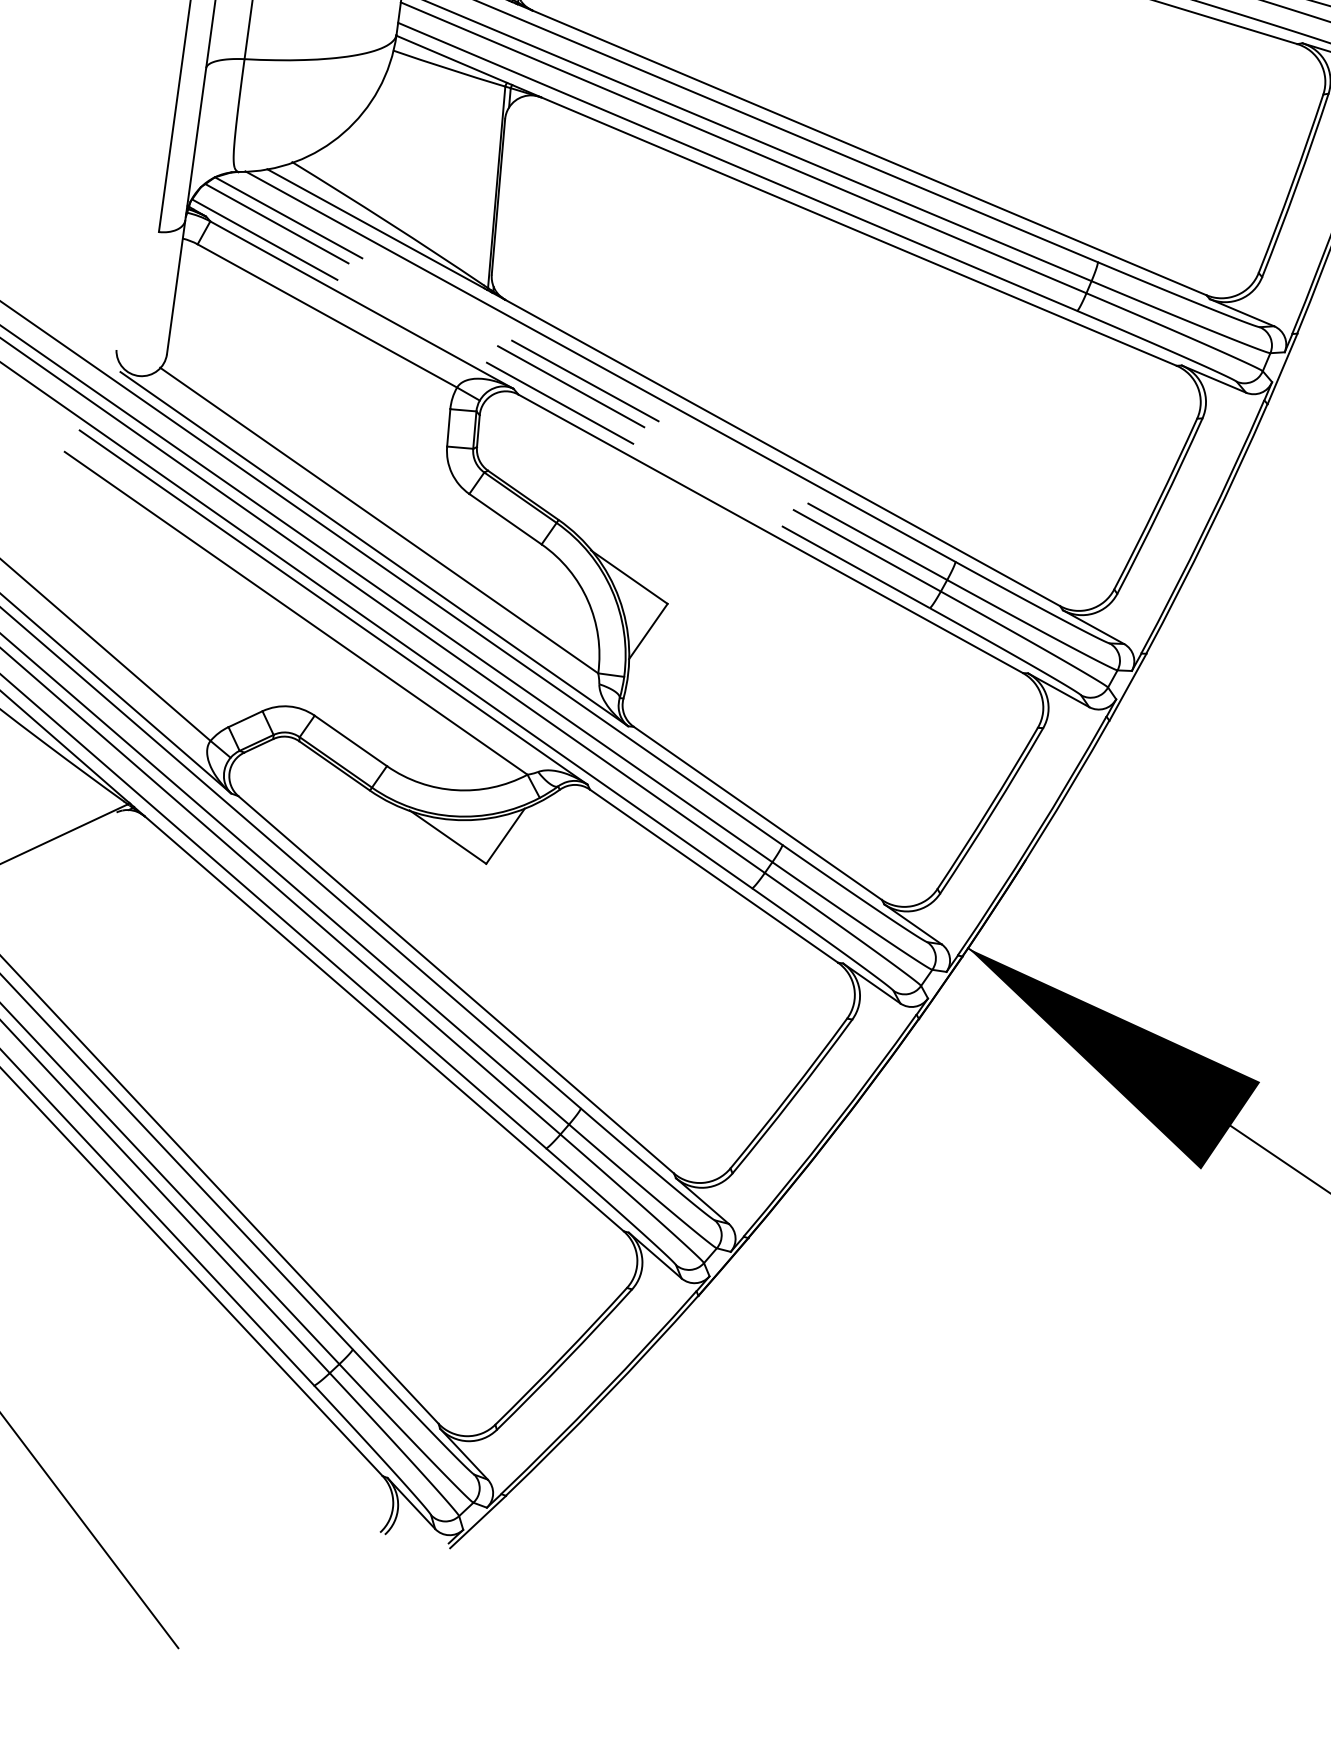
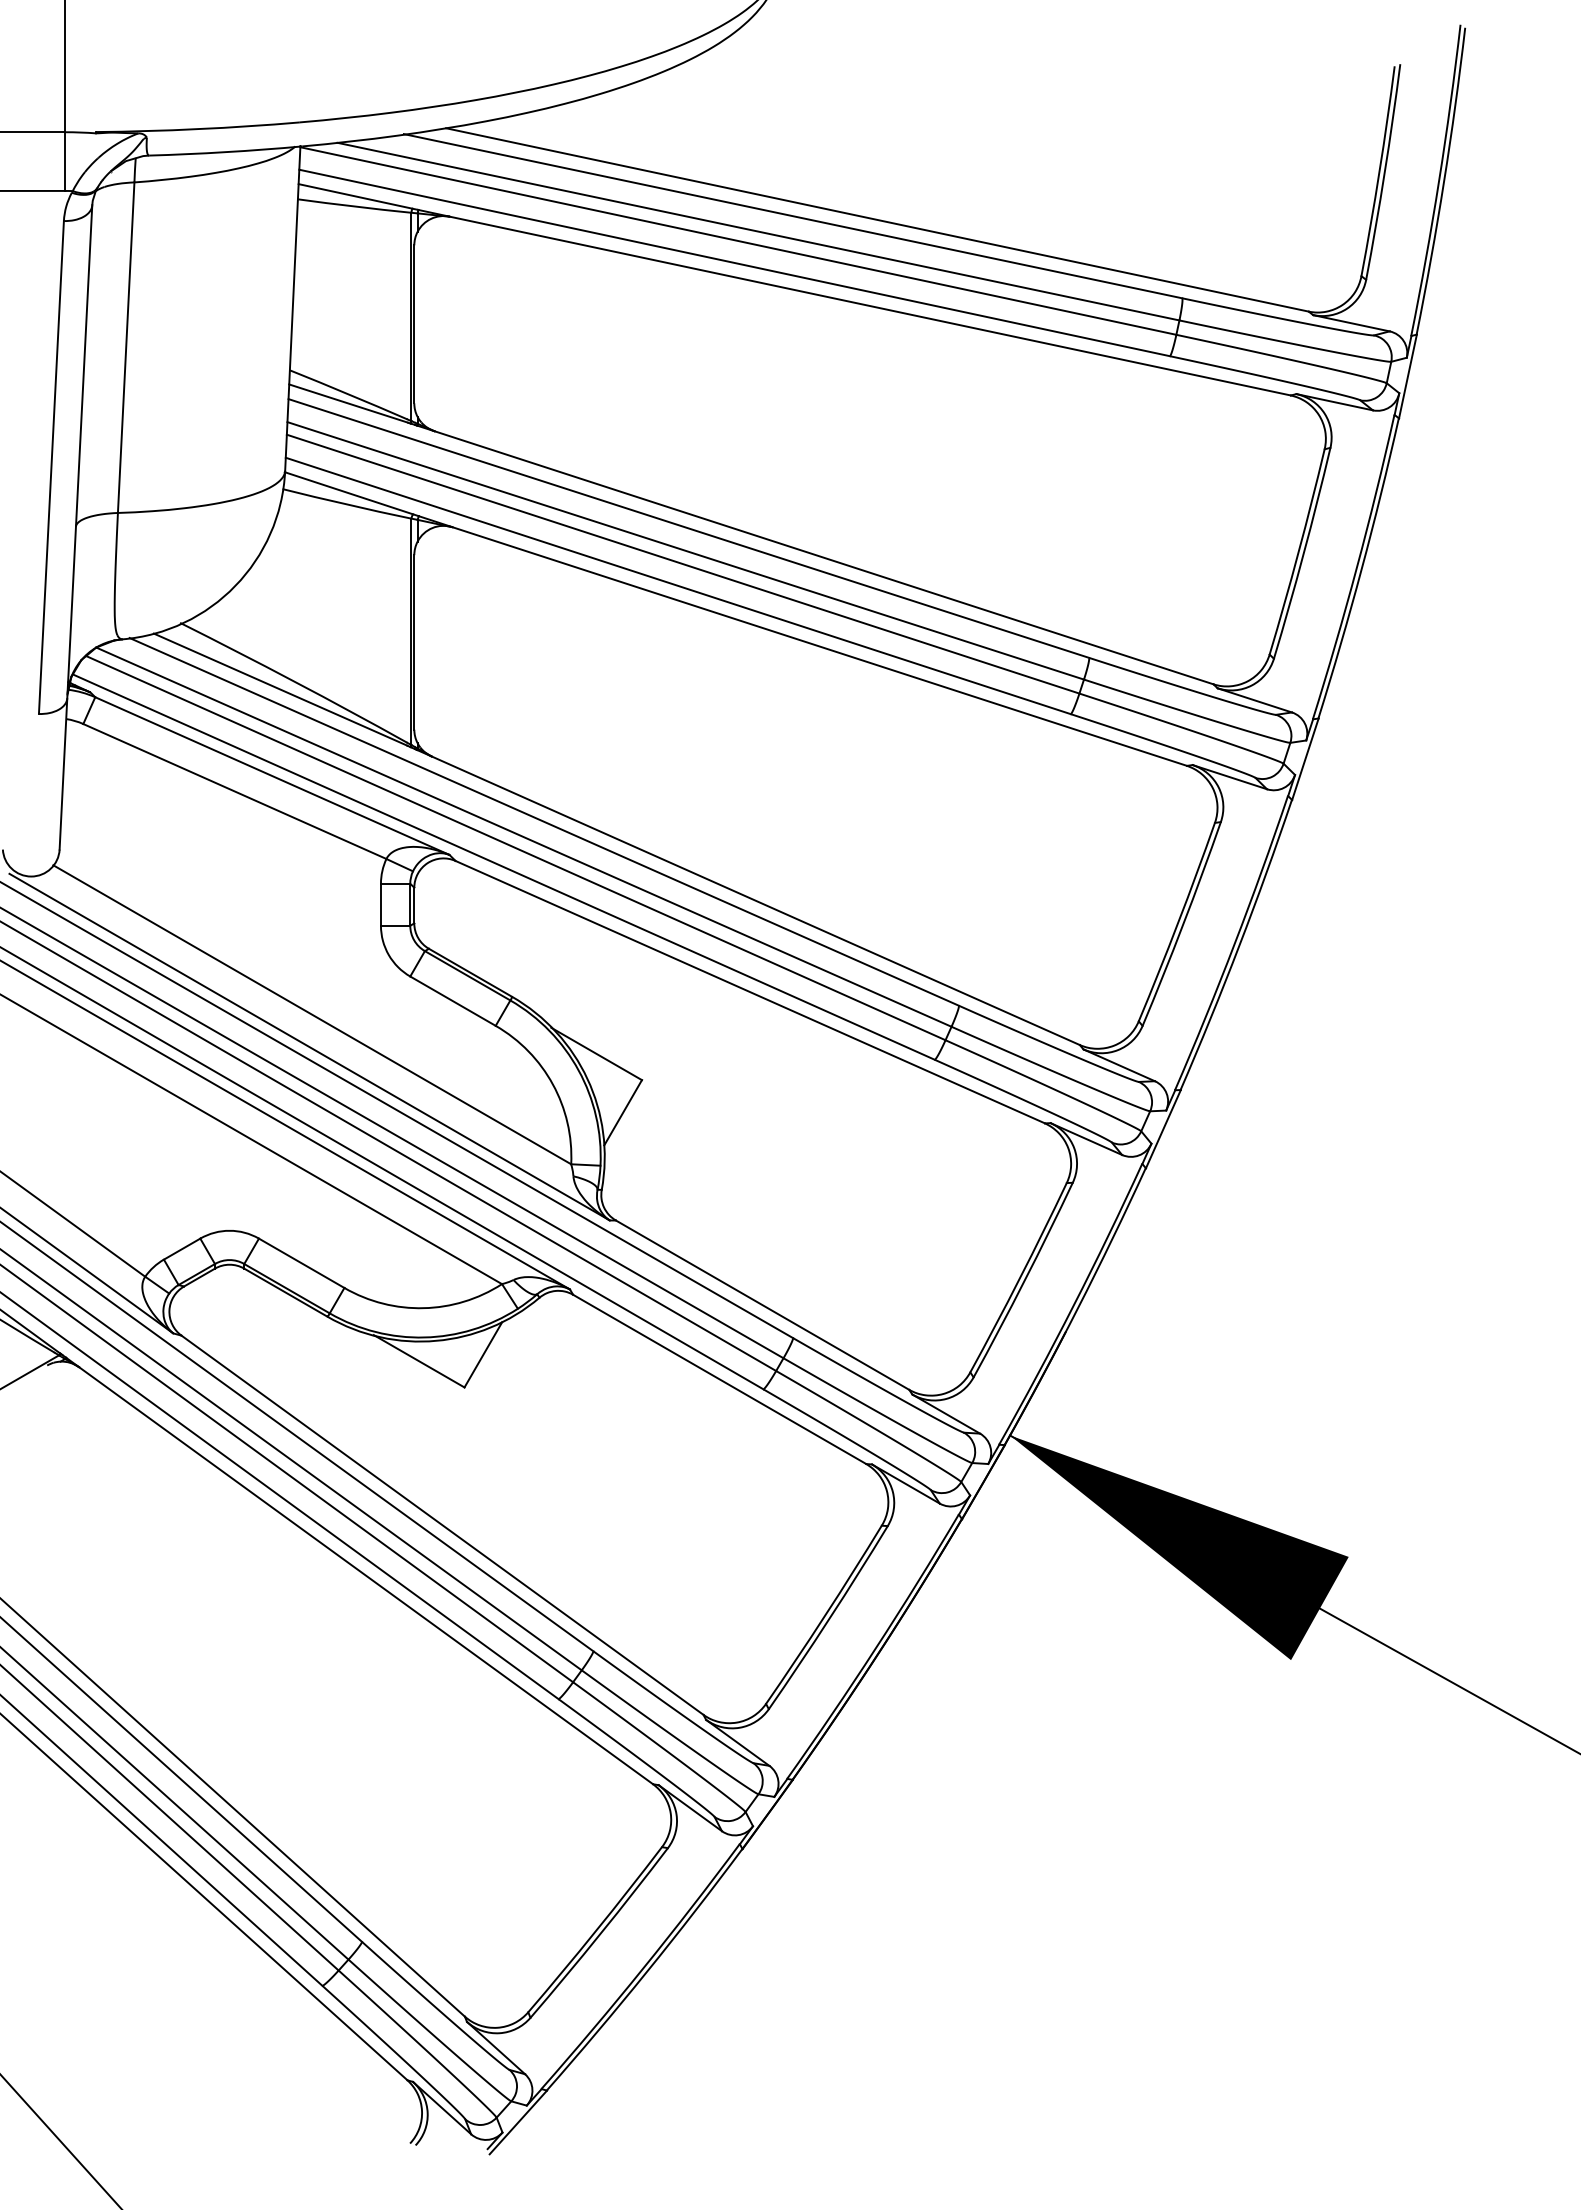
line: (580, 378) -> (523, 837), dashed -> solid
line: (572, 388) -> (515, 848), dashed -> solid
line: (560, 403) -> (503, 866), dashed -> solid

